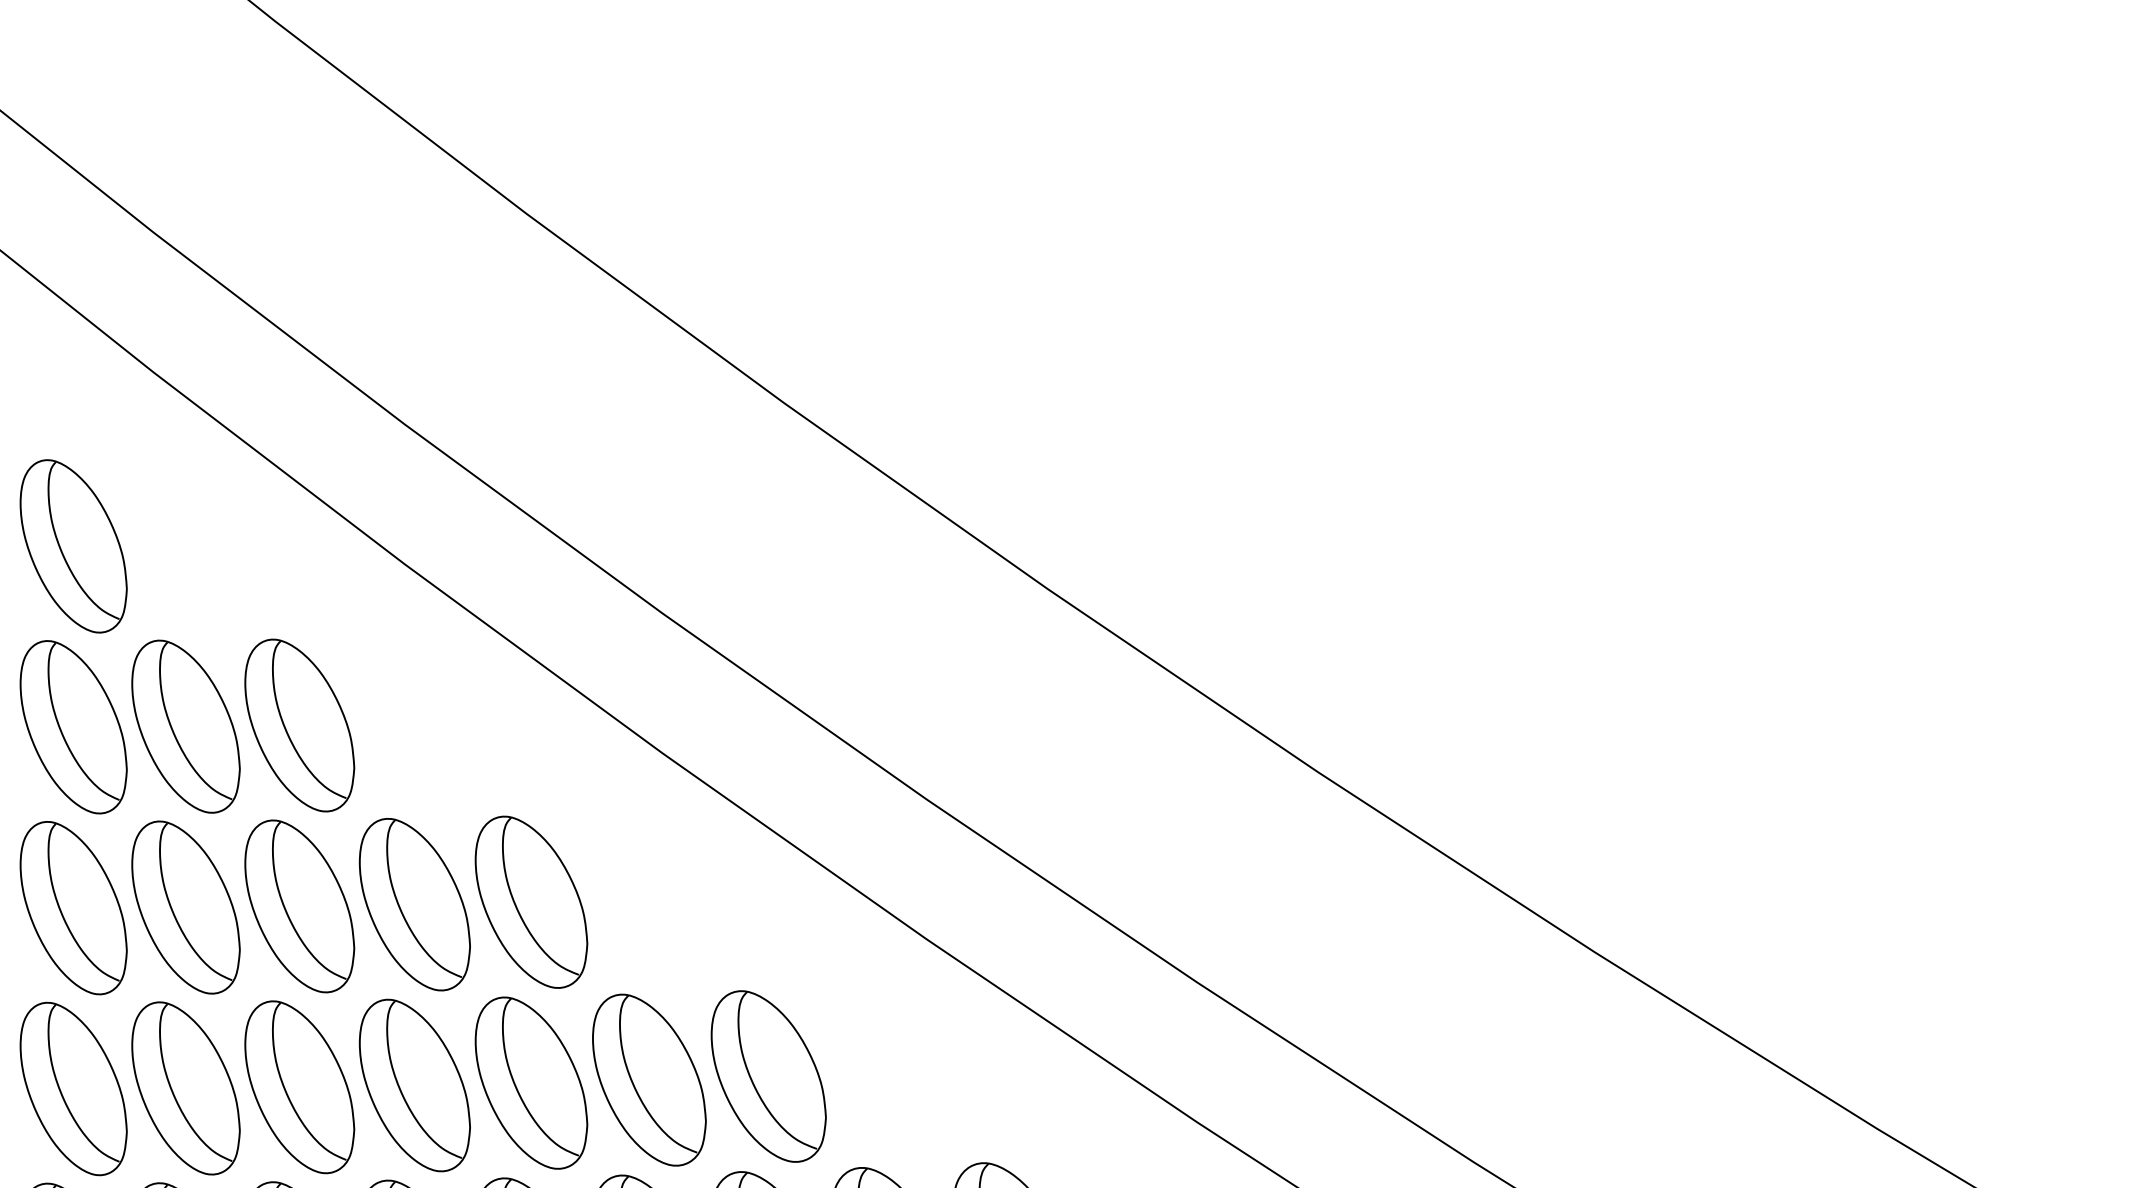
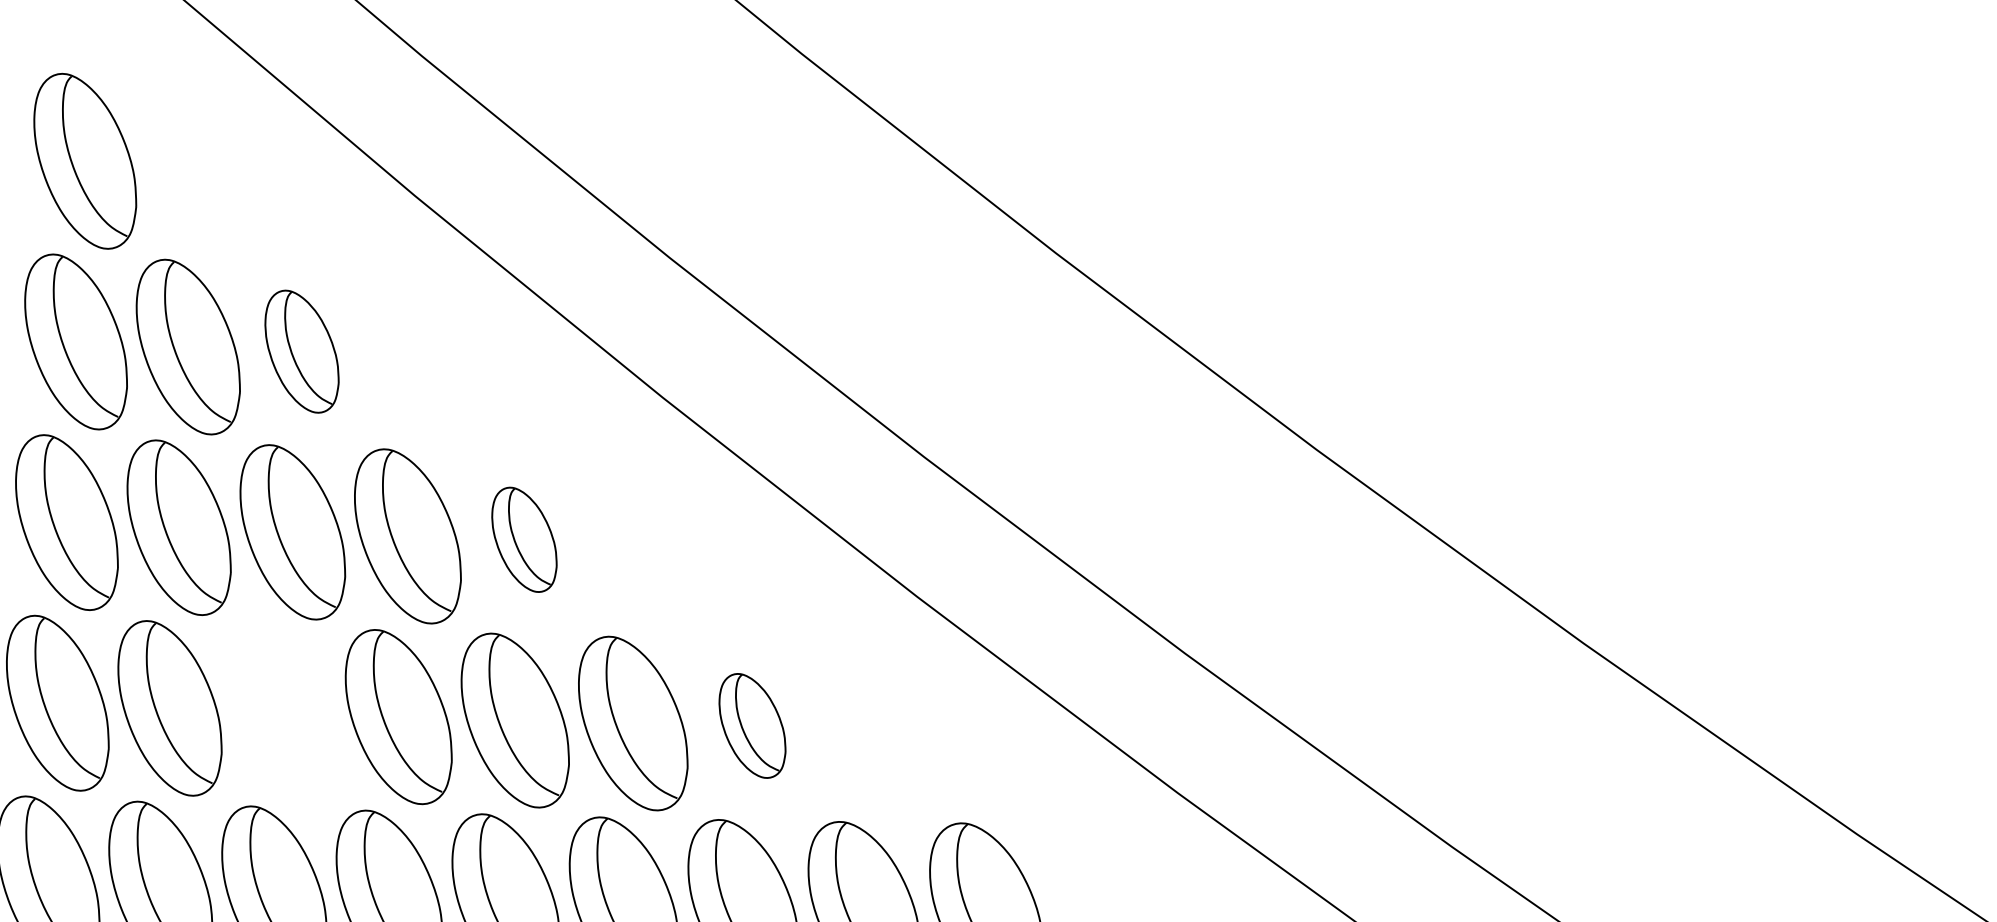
part: (299, 725) -> (301, 351), size x0.7
part: (531, 901) -> (524, 539), size x0.6
part: (768, 1076) -> (752, 725), size x0.6
part: (299, 1087) -> (283, 713), removed

